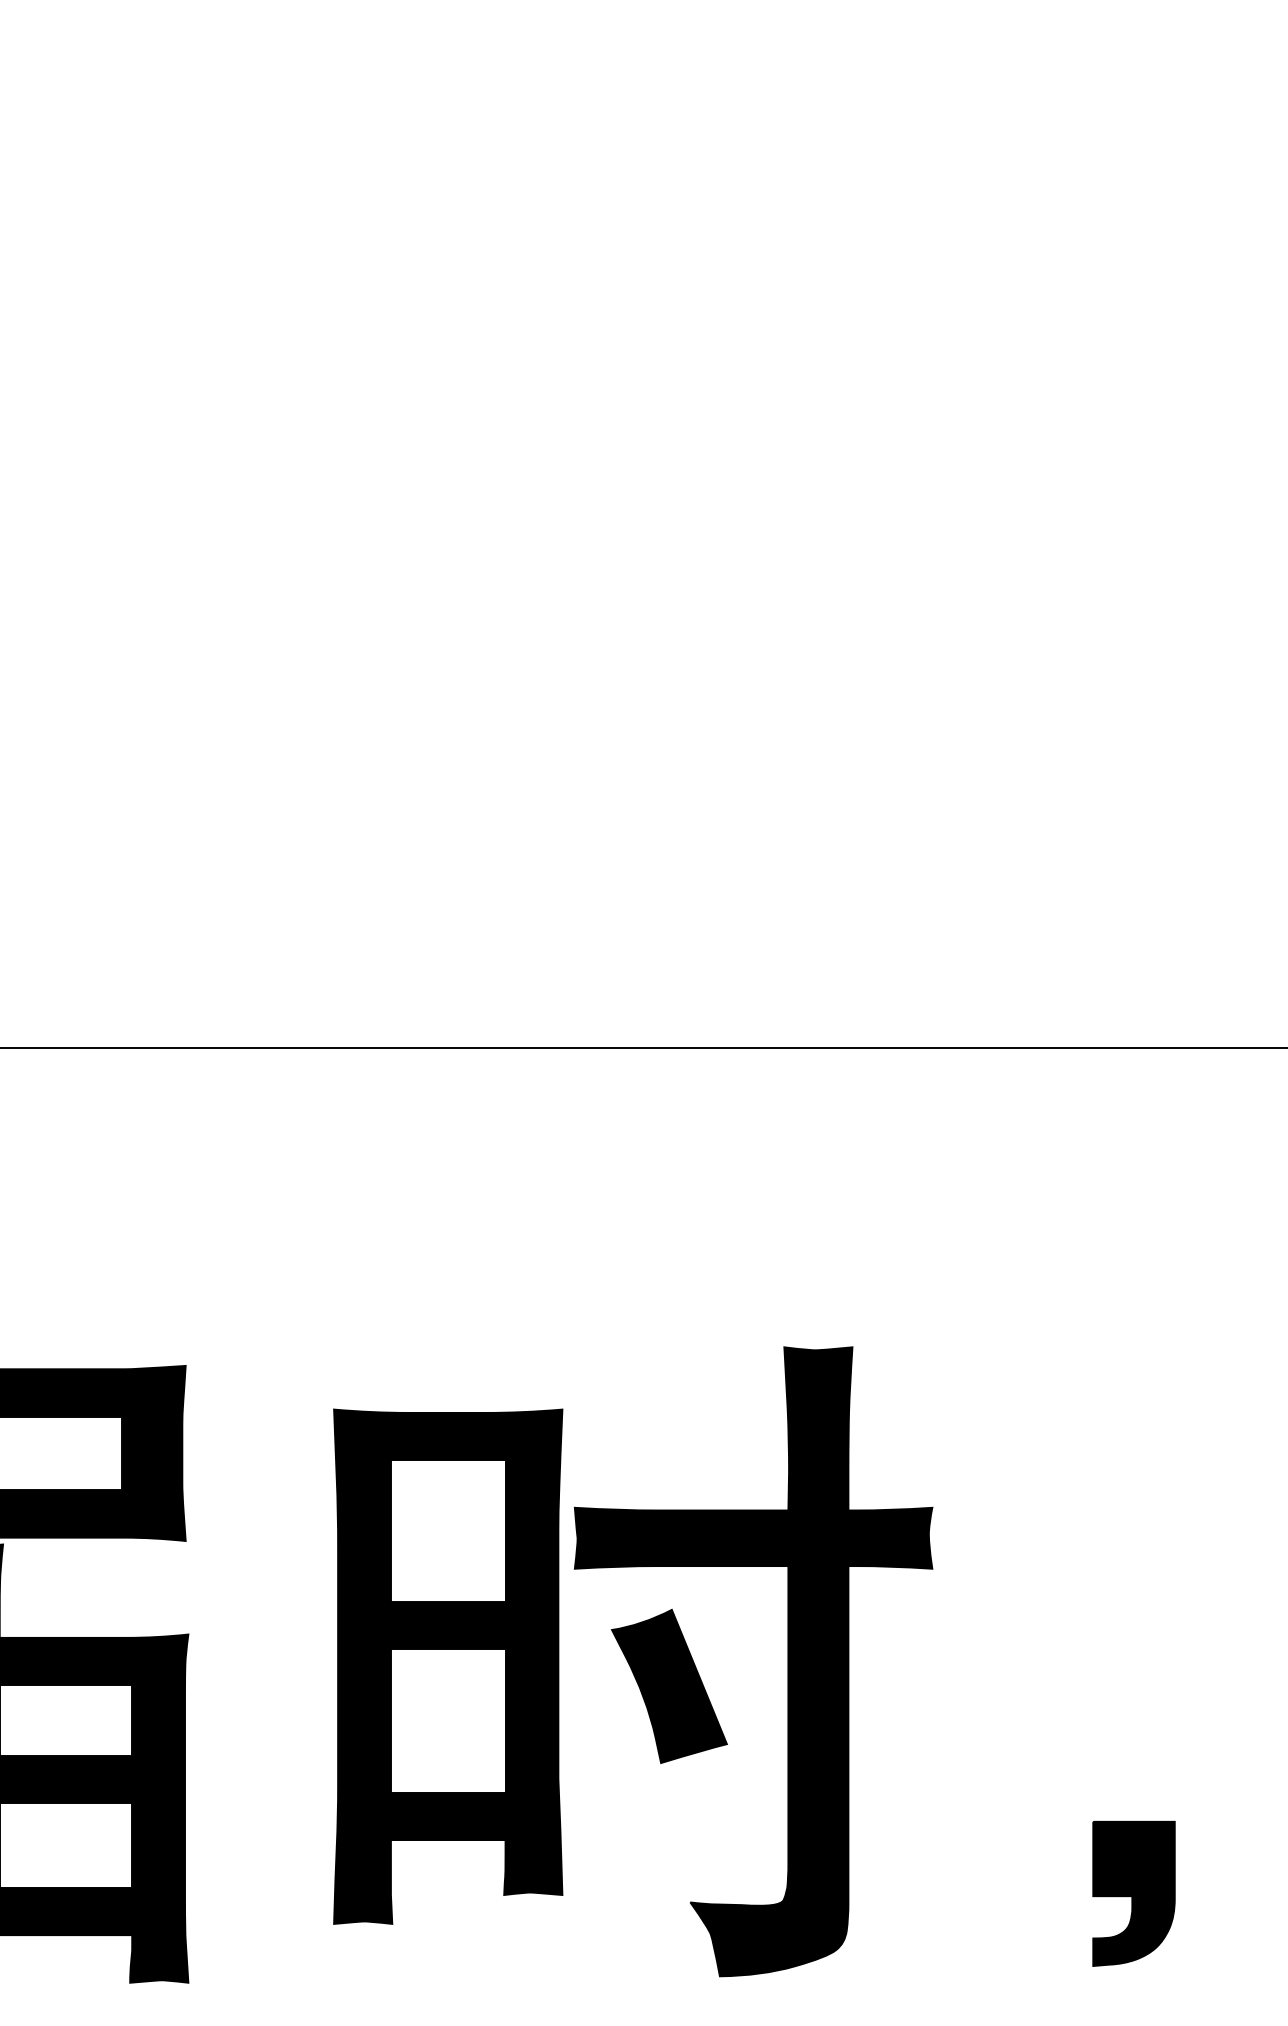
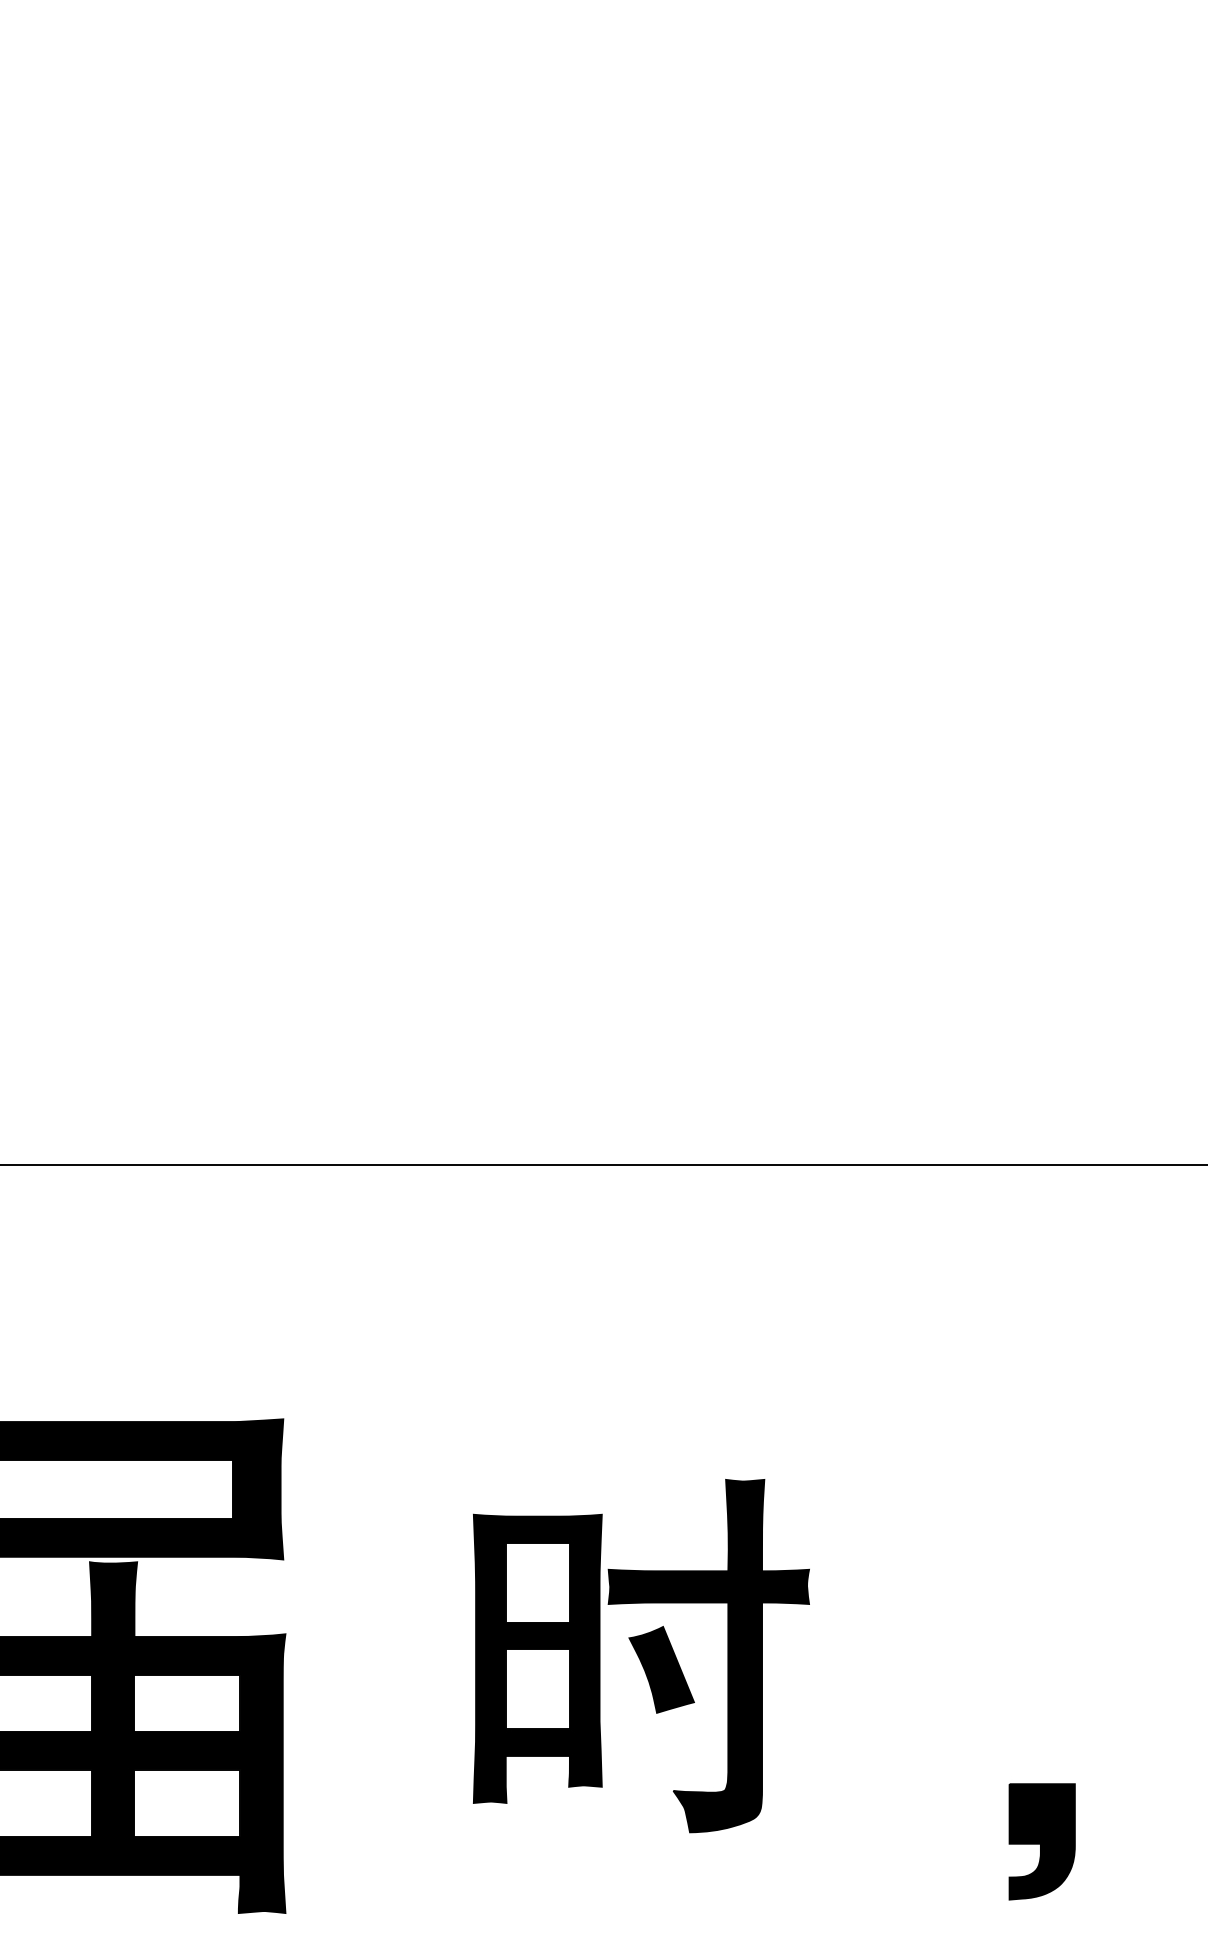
part: (633, 1660) -> (641, 1655), size x0.7

